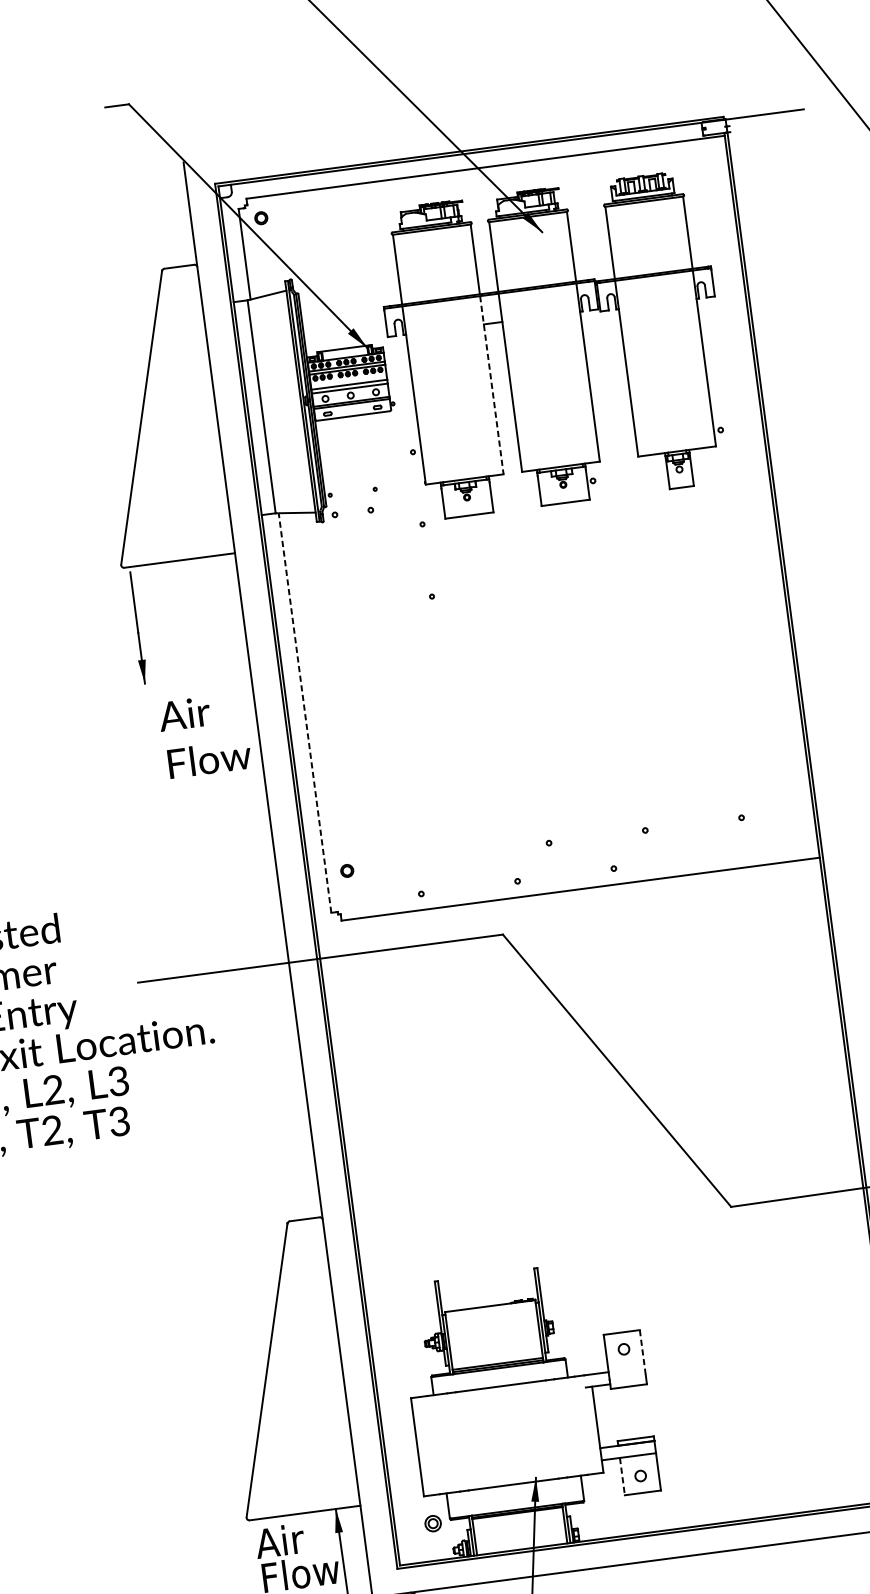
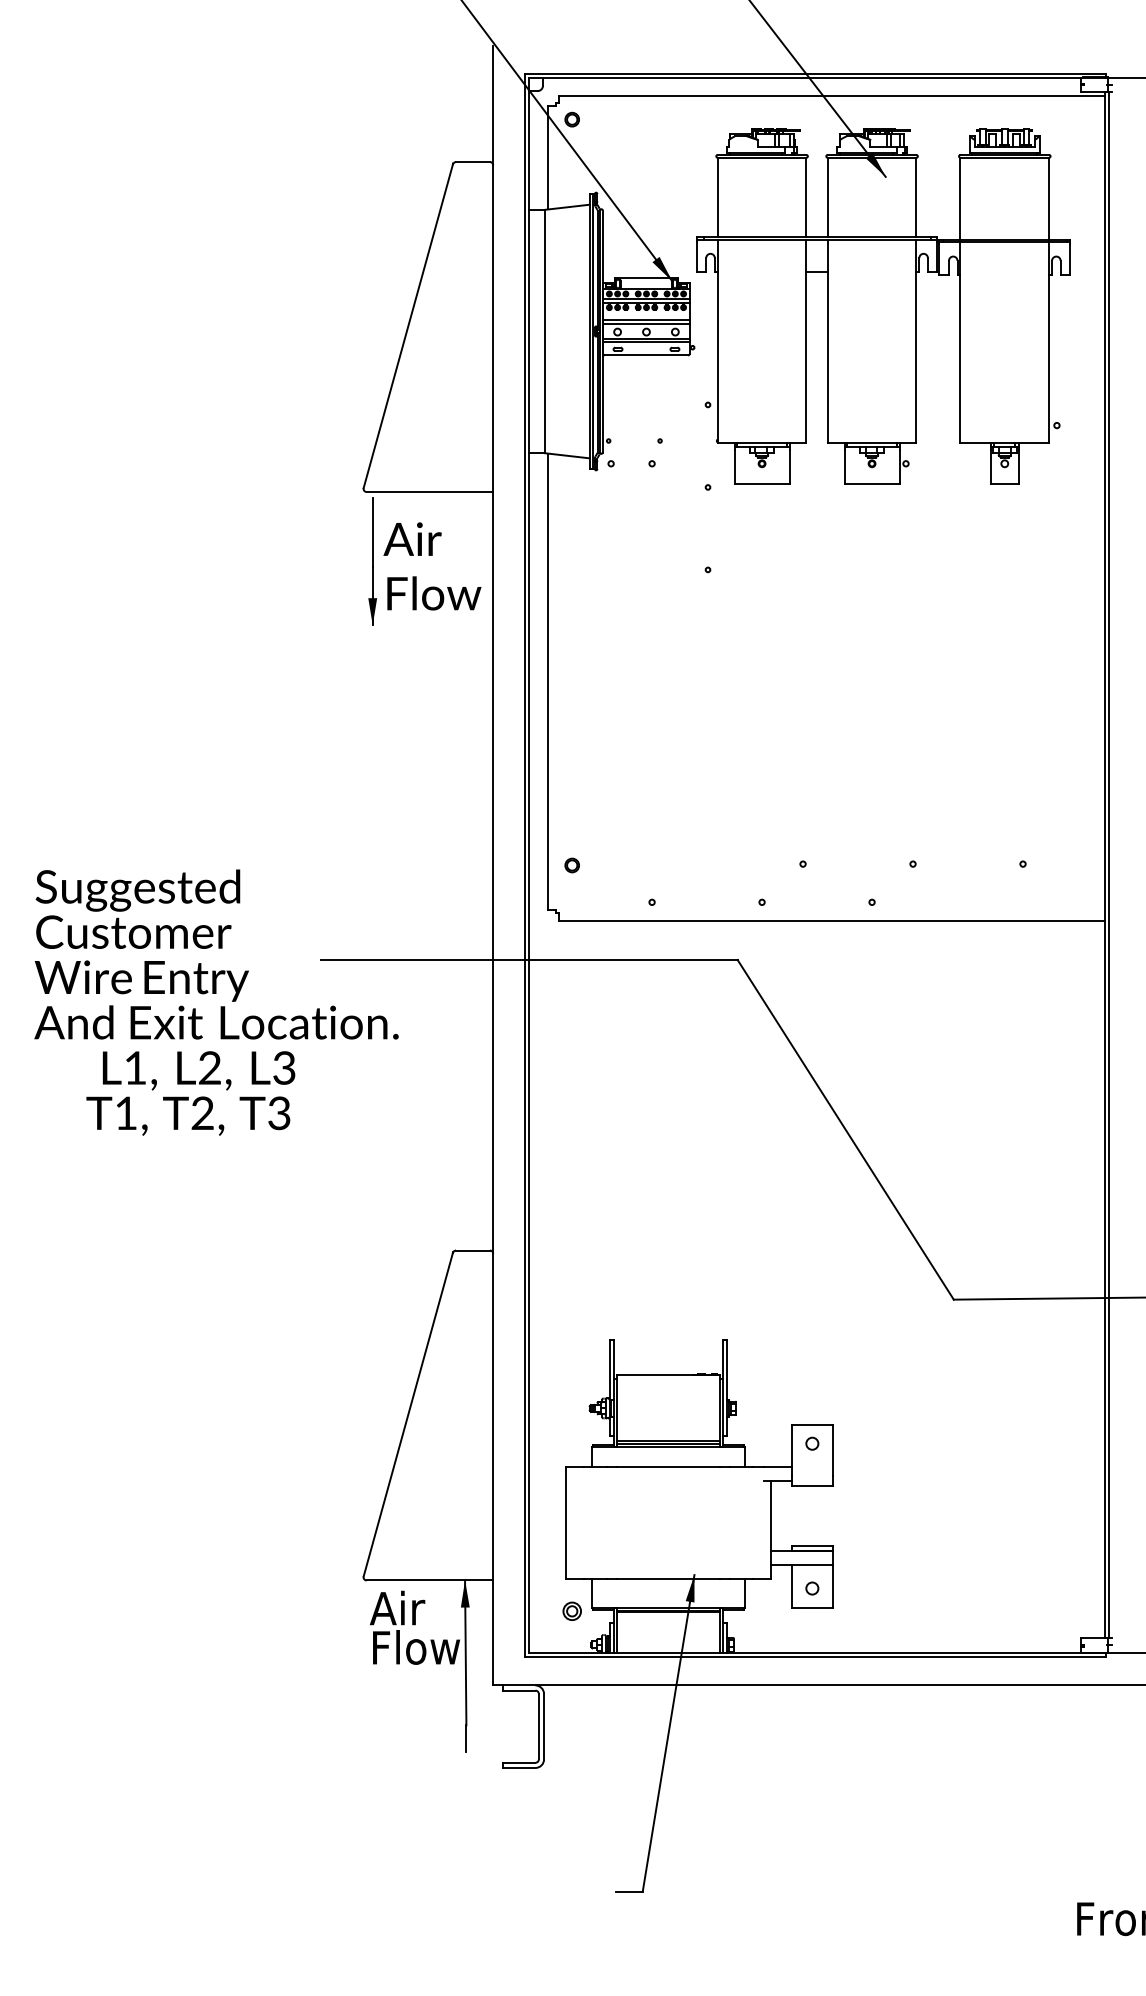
line: (491, 385) -> (806, 341), dashed -> solid
line: (305, 712) -> (548, 681), dashed -> solid
text: (205, 735) -> (432, 566), moved
line: (642, 1352) -> (832, 1450), dashed -> solid
line: (622, 1476) -> (791, 1586), dashed -> solid

